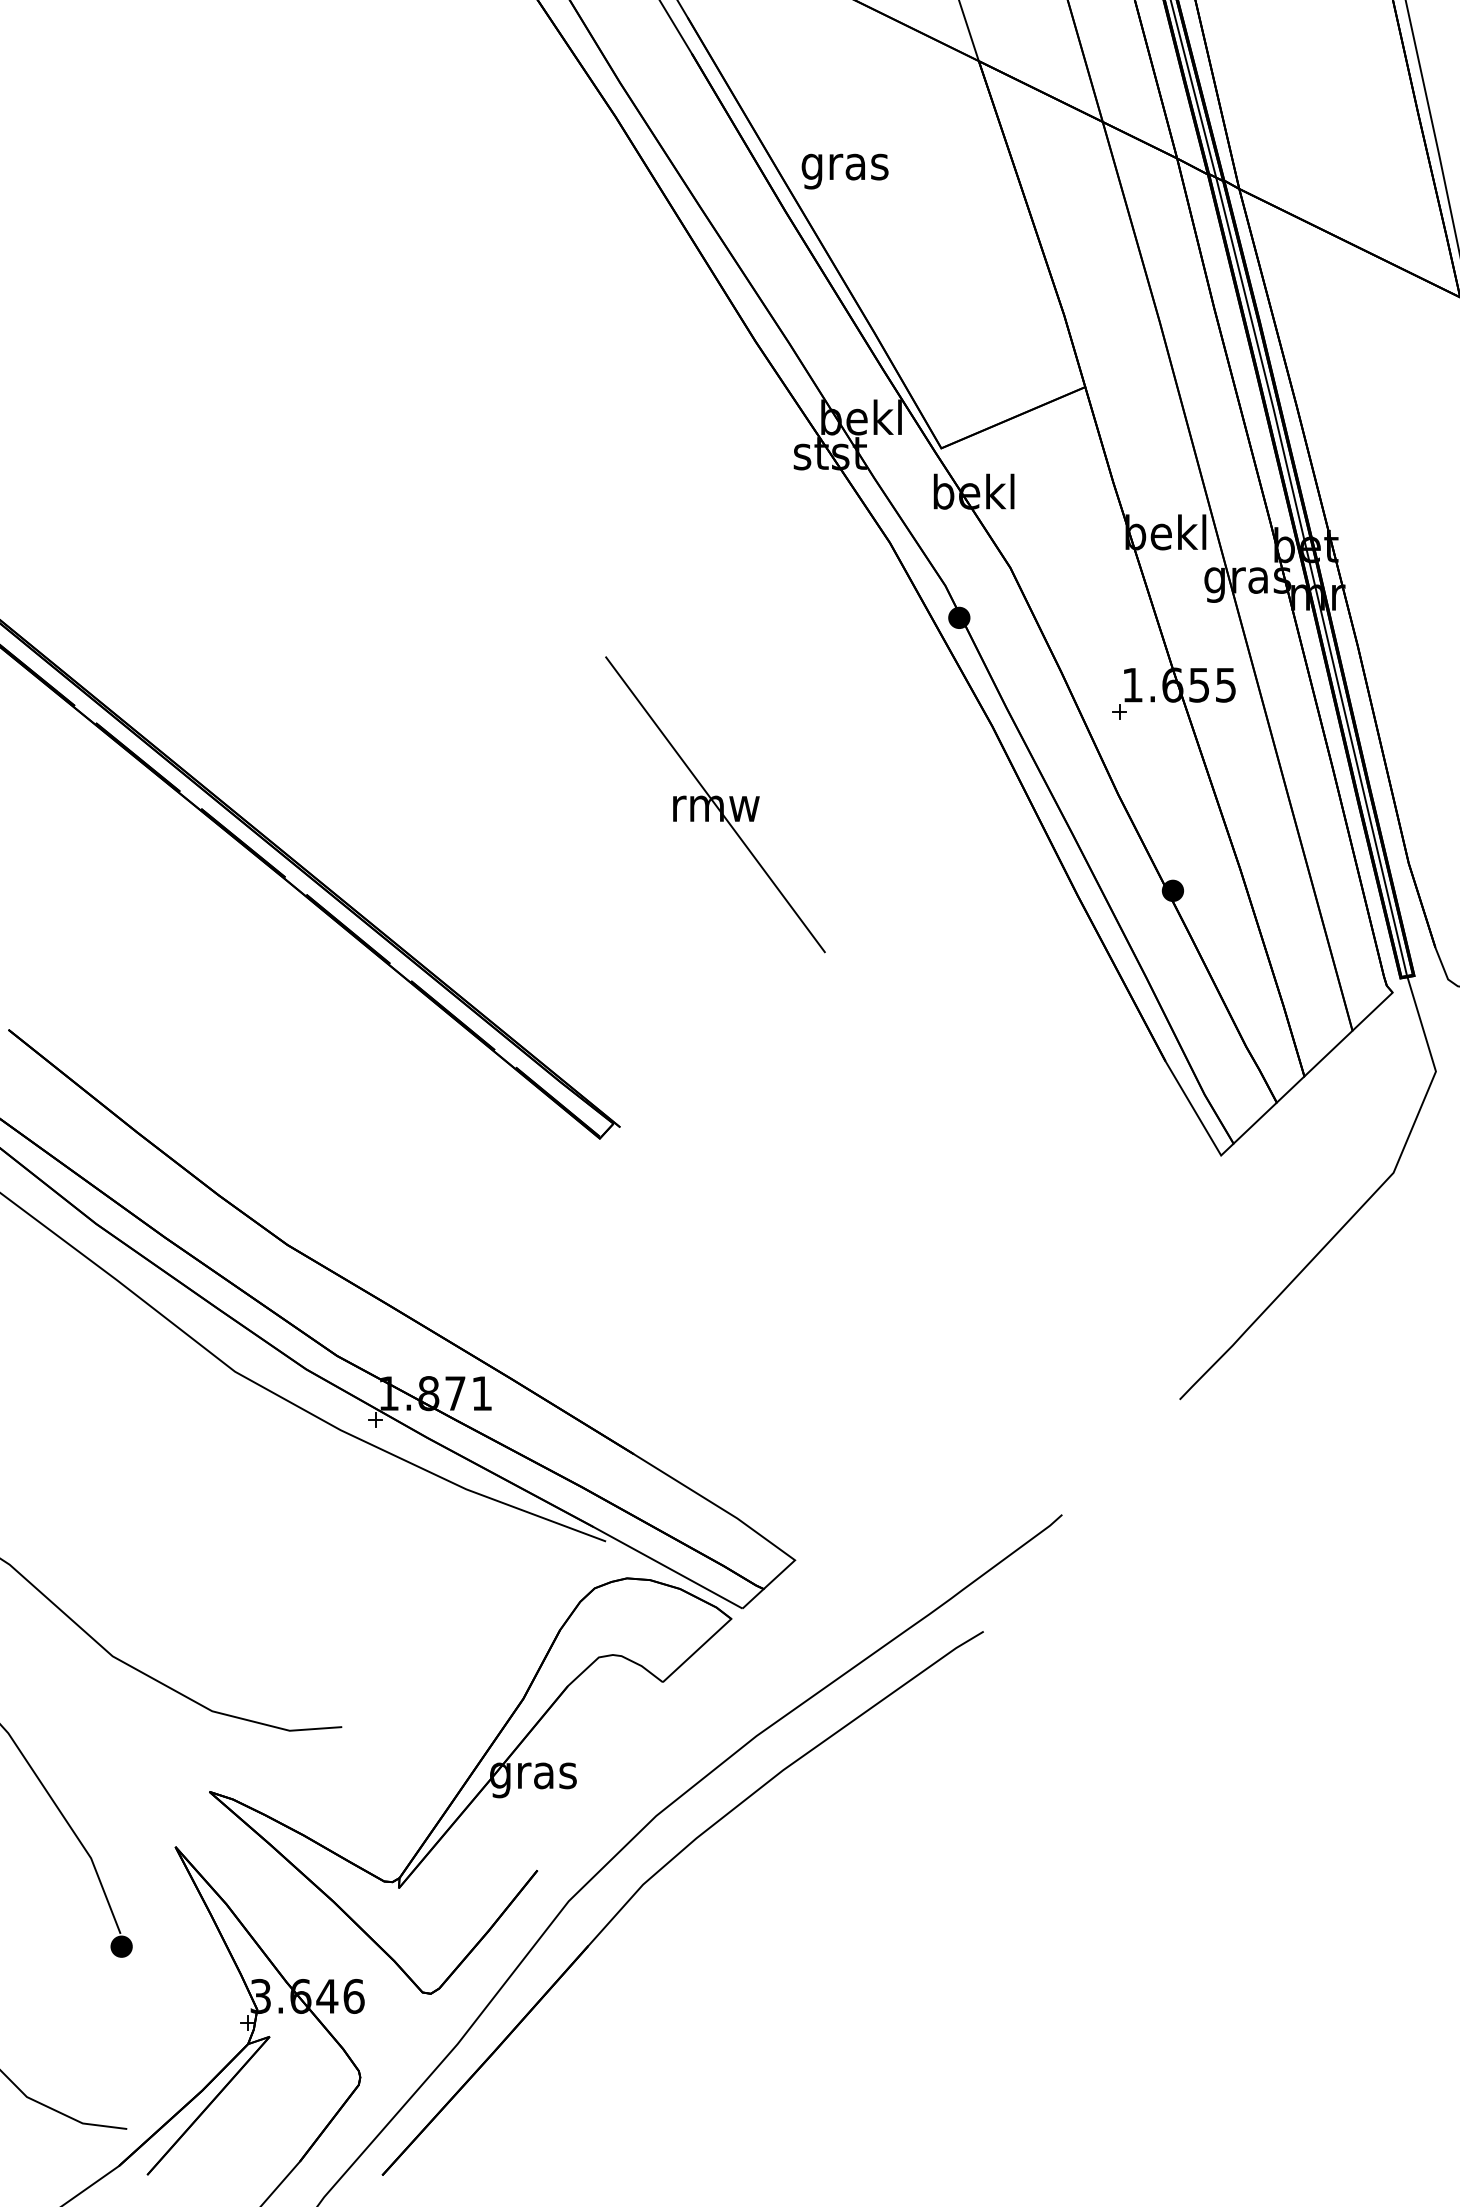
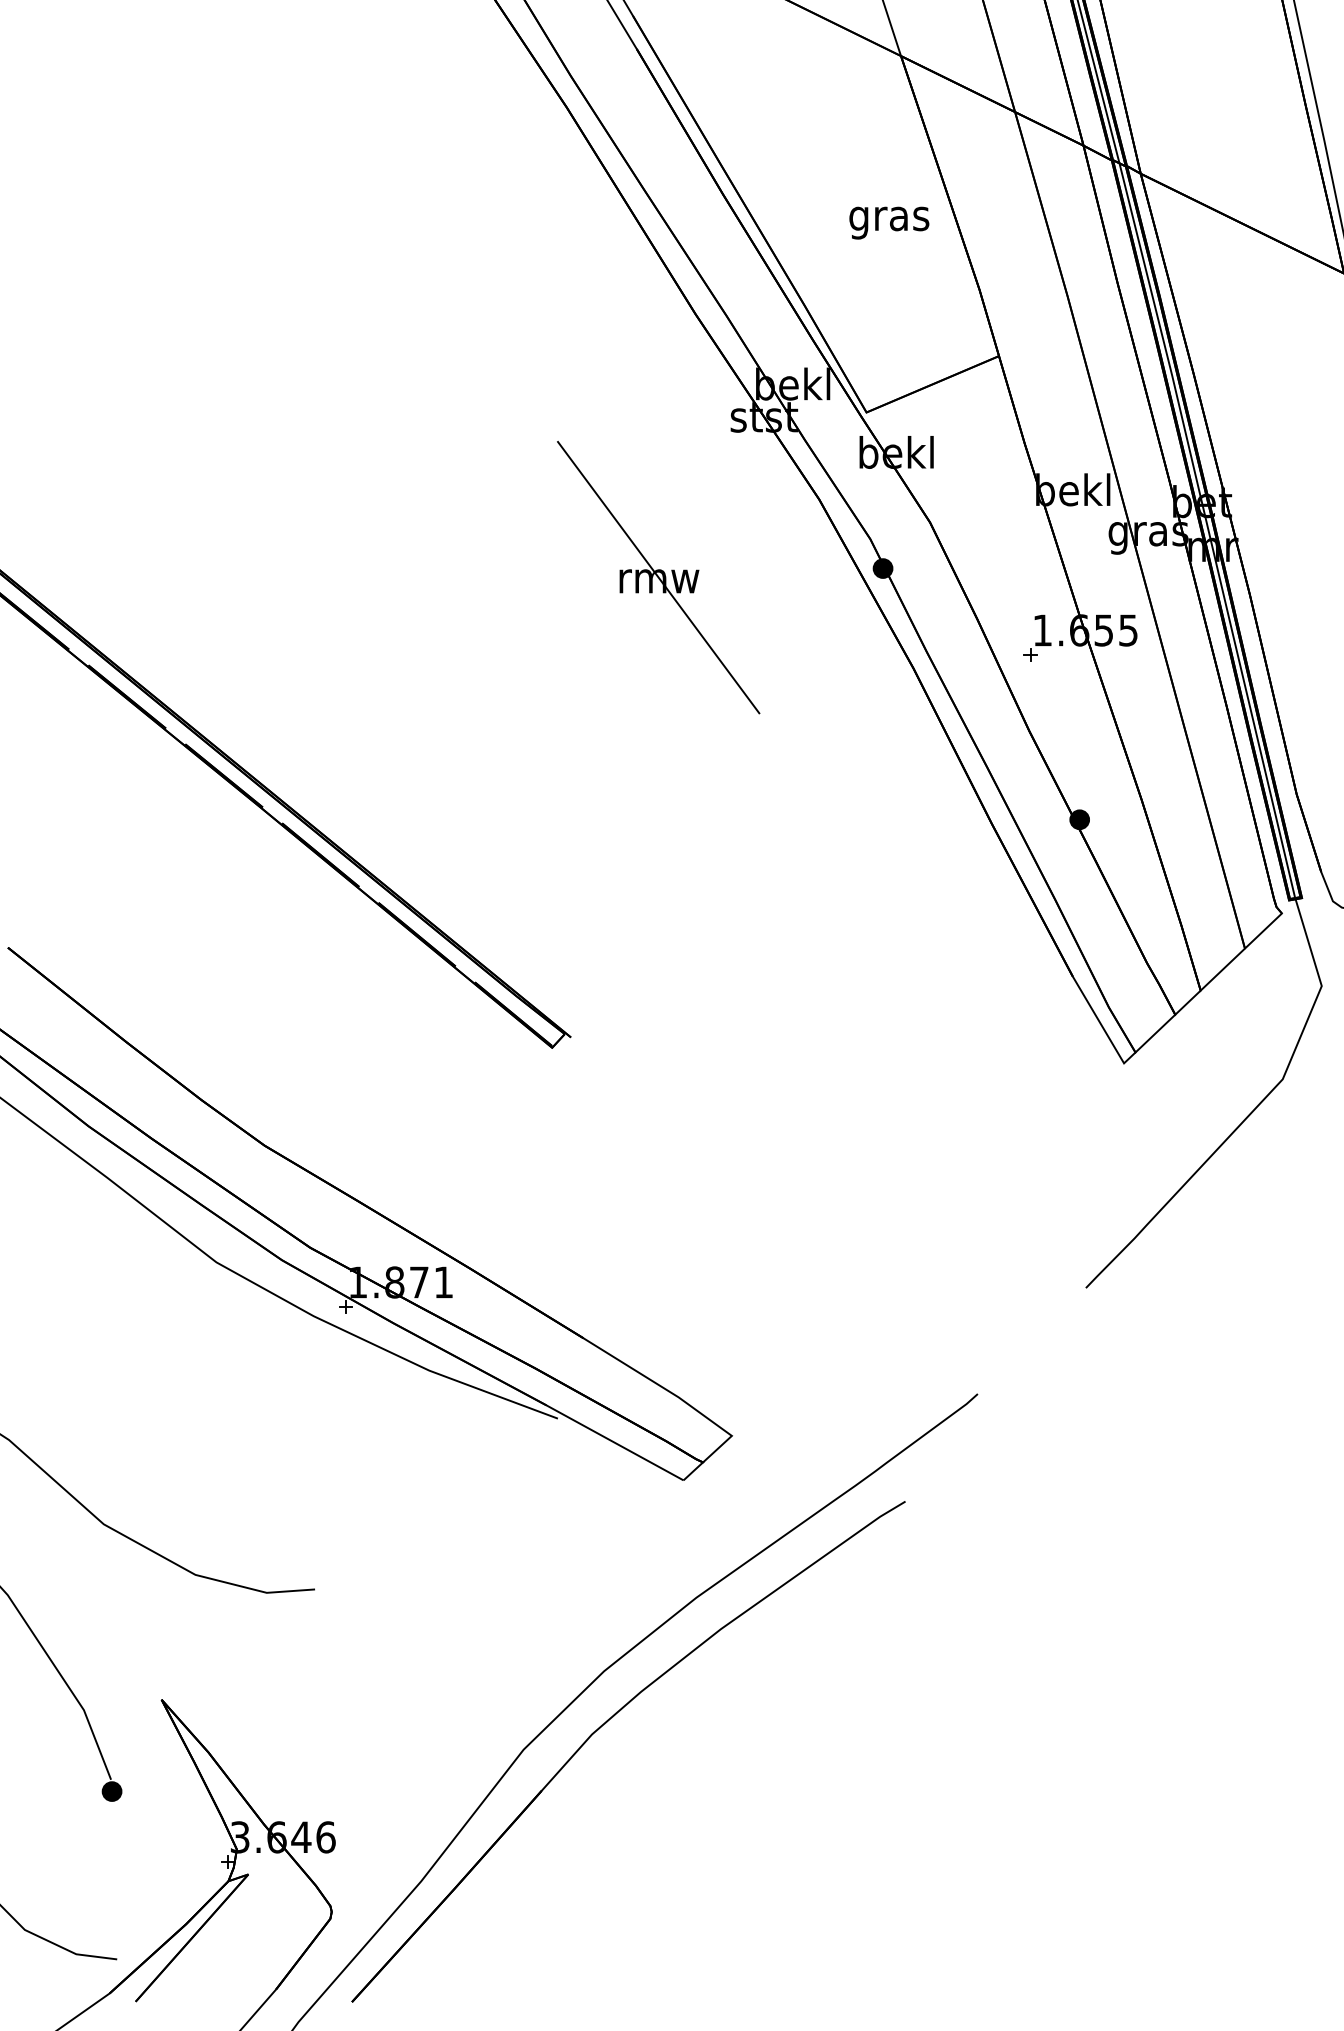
text: (844, 171) -> (888, 223), moved
part: (715, 804) -> (658, 577), moved
part: (470, 1785) -> (433, 1643), removed

